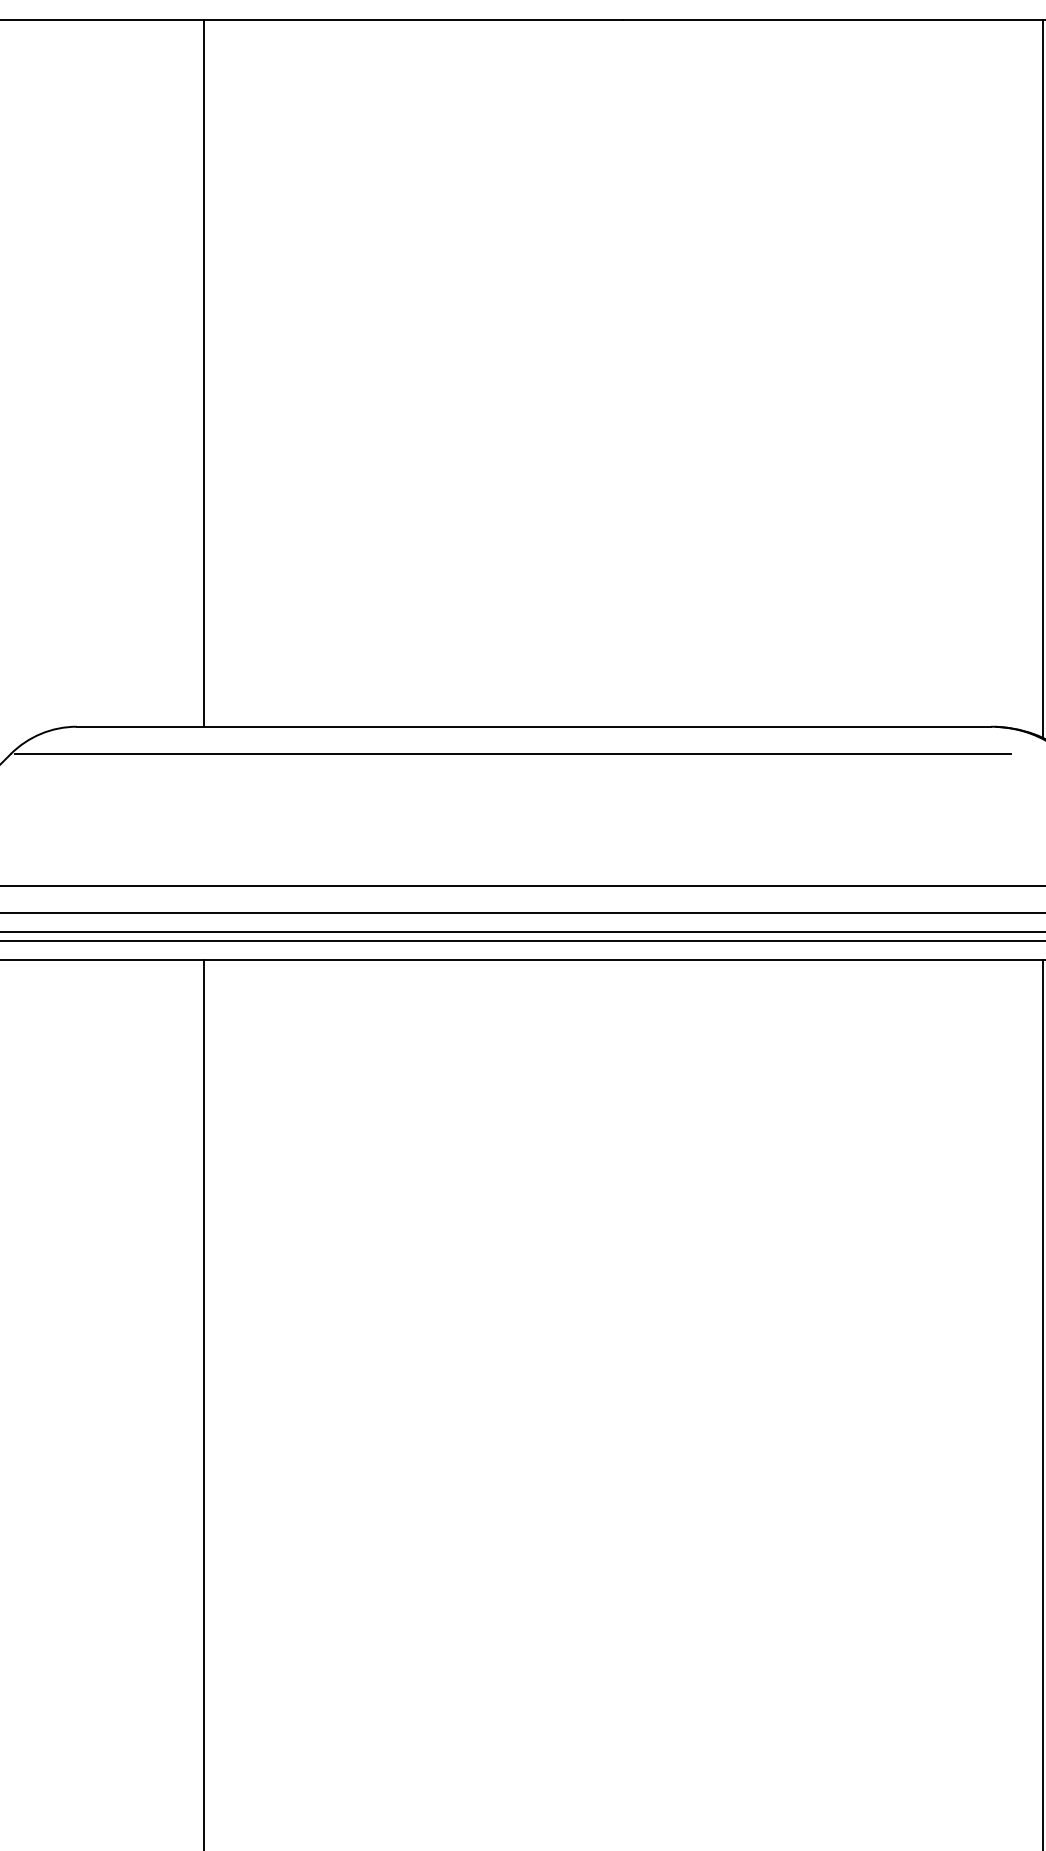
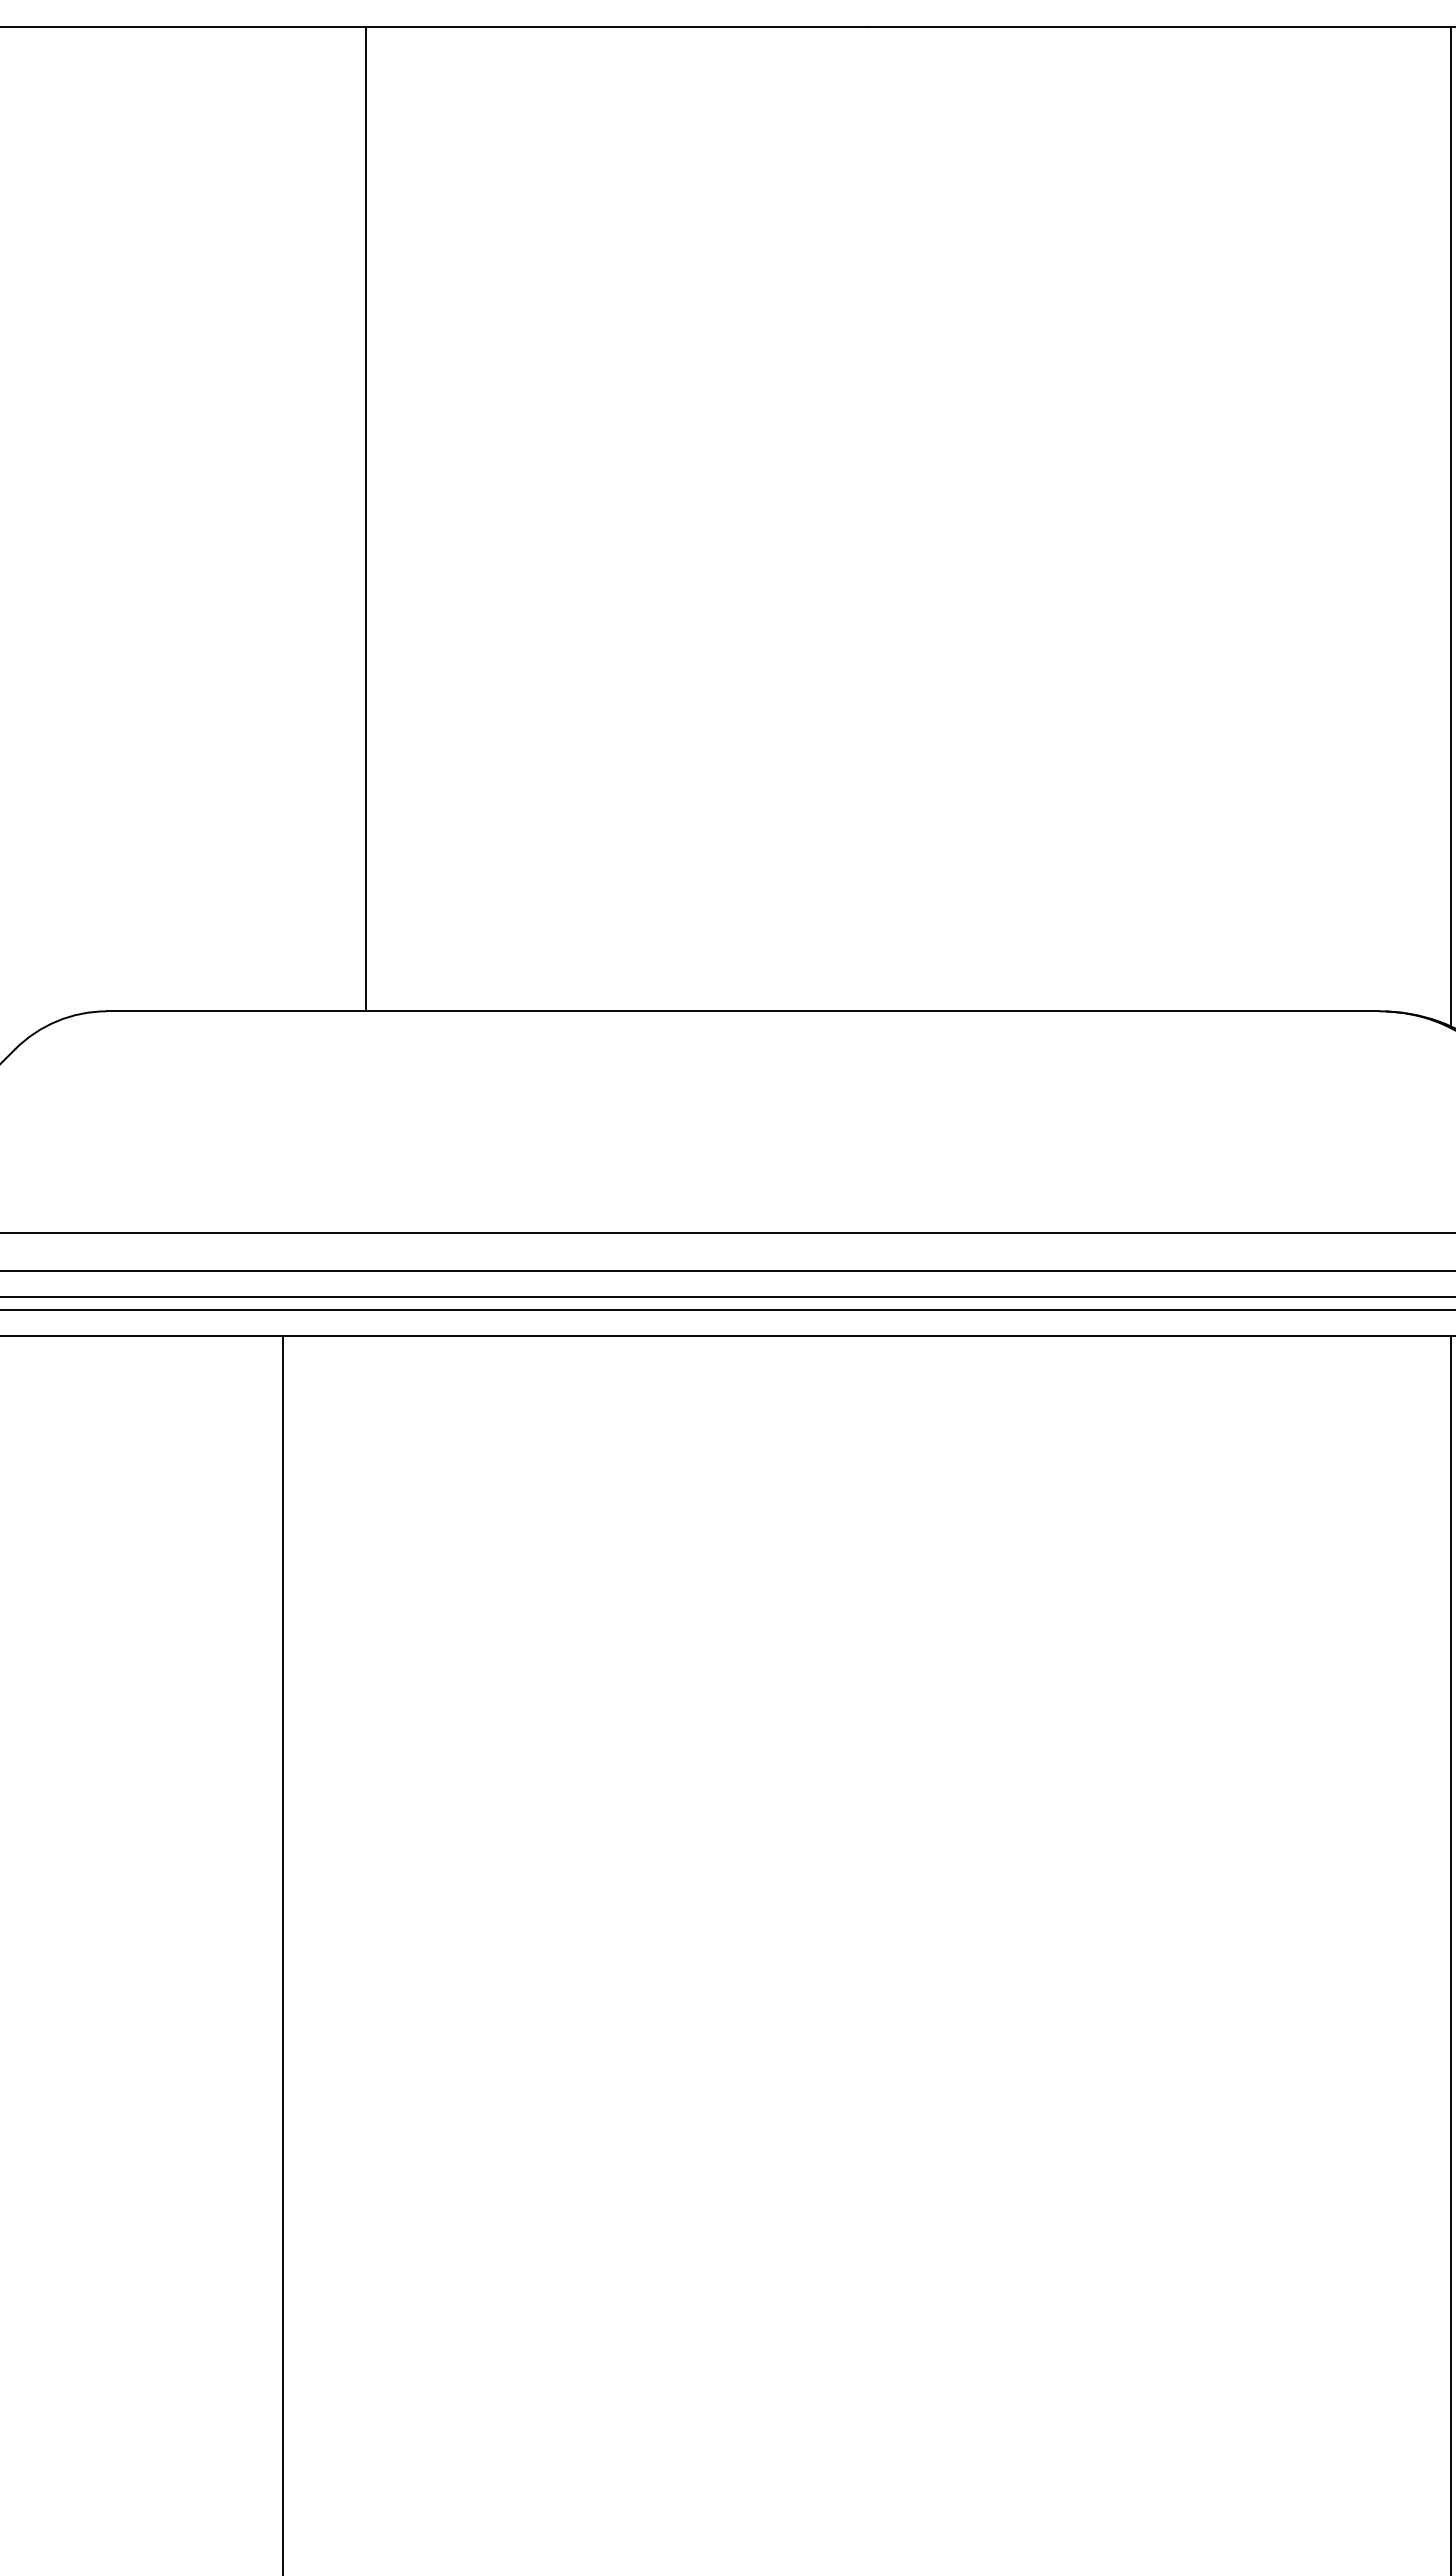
line: (203, 373) -> (366, 519), moved
line: (513, 754) -> (714, 1049), removed

